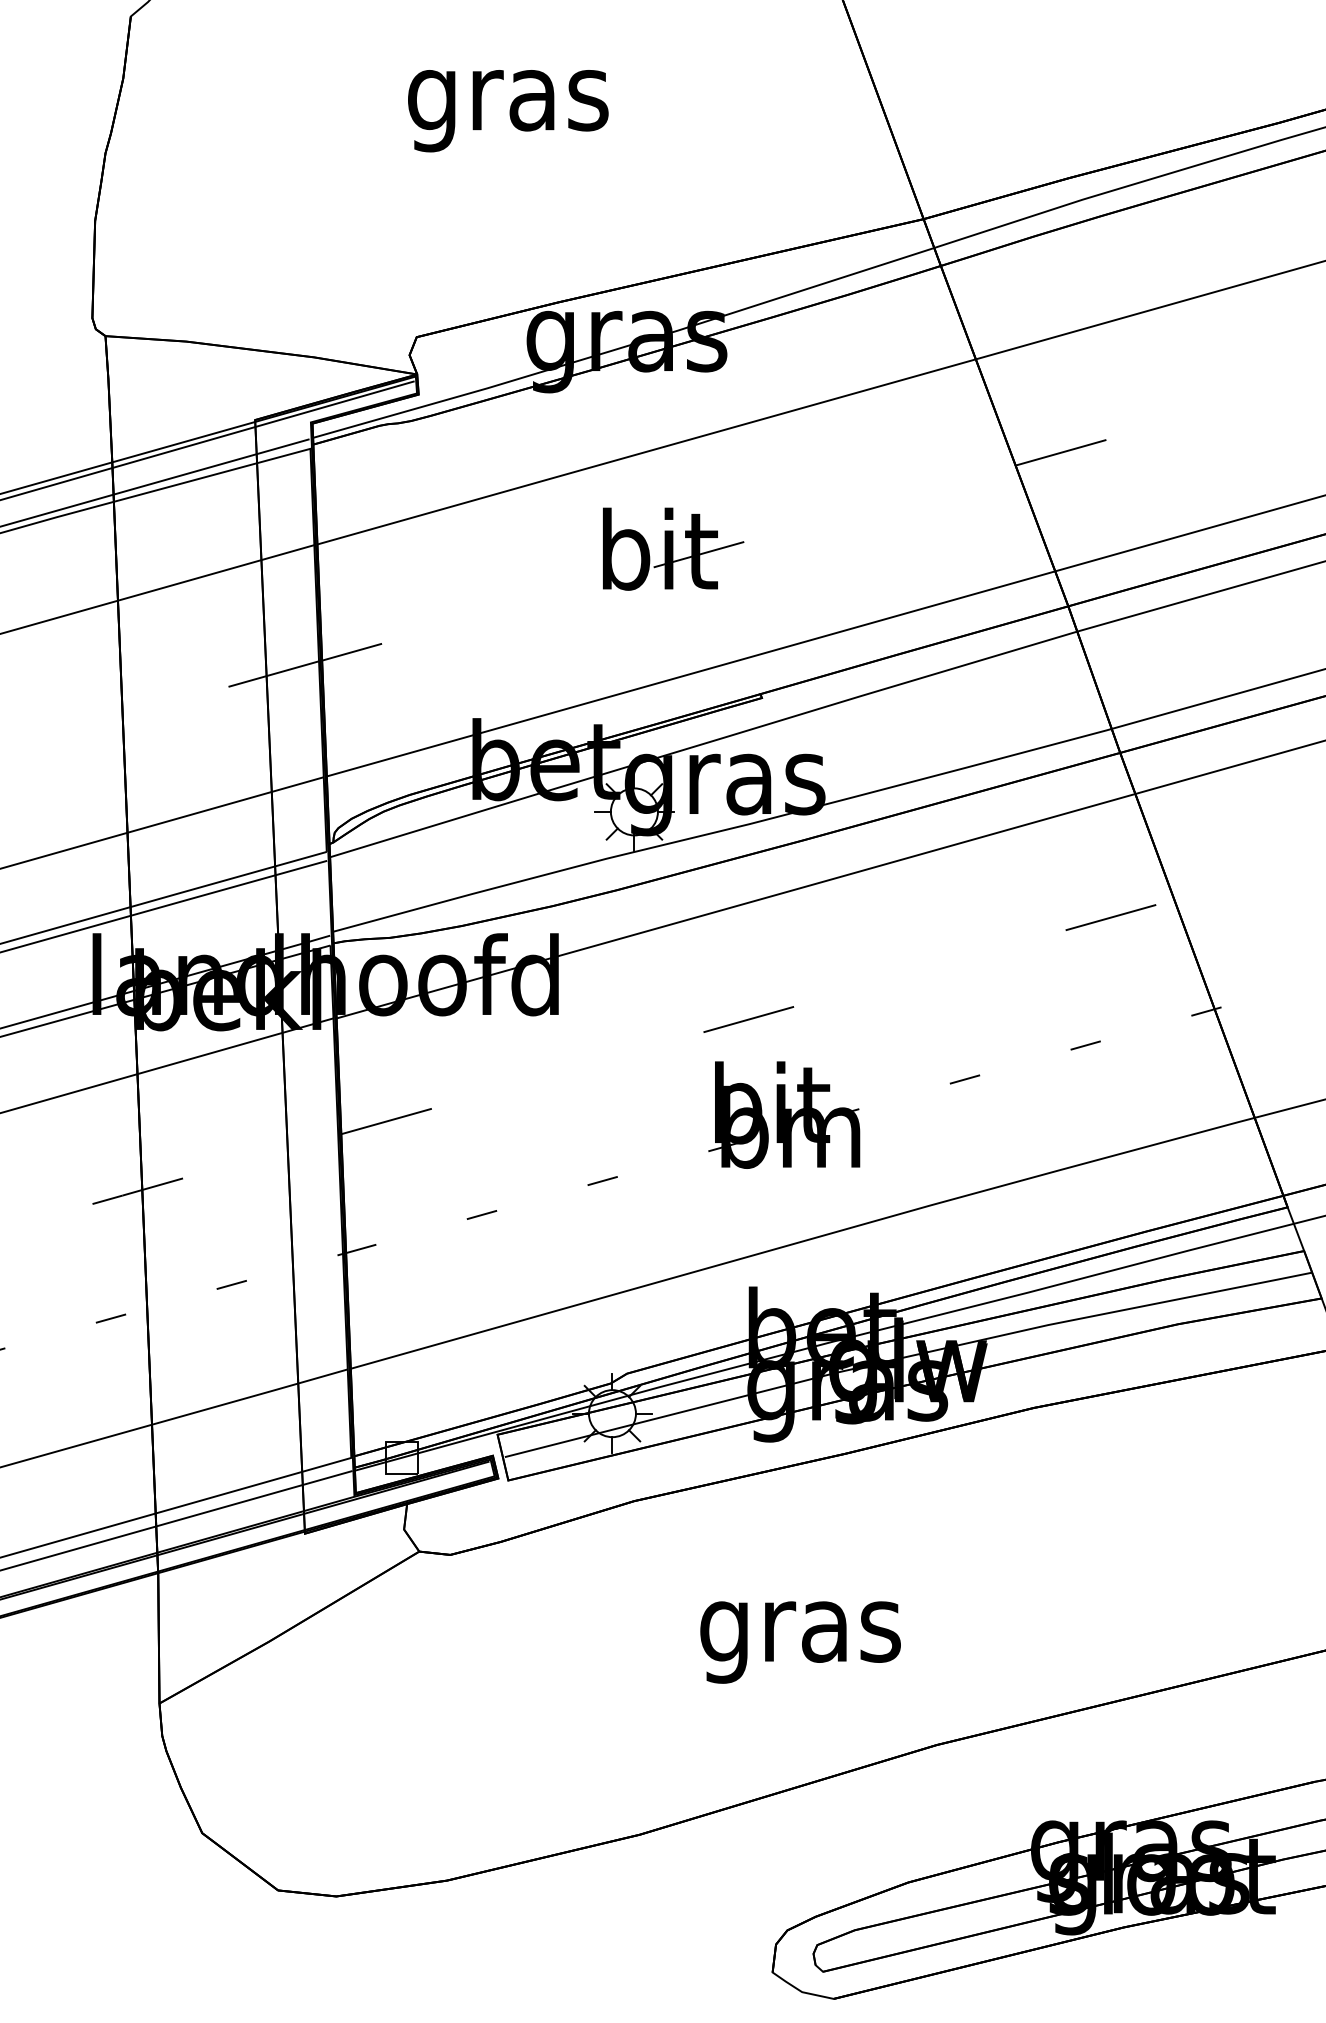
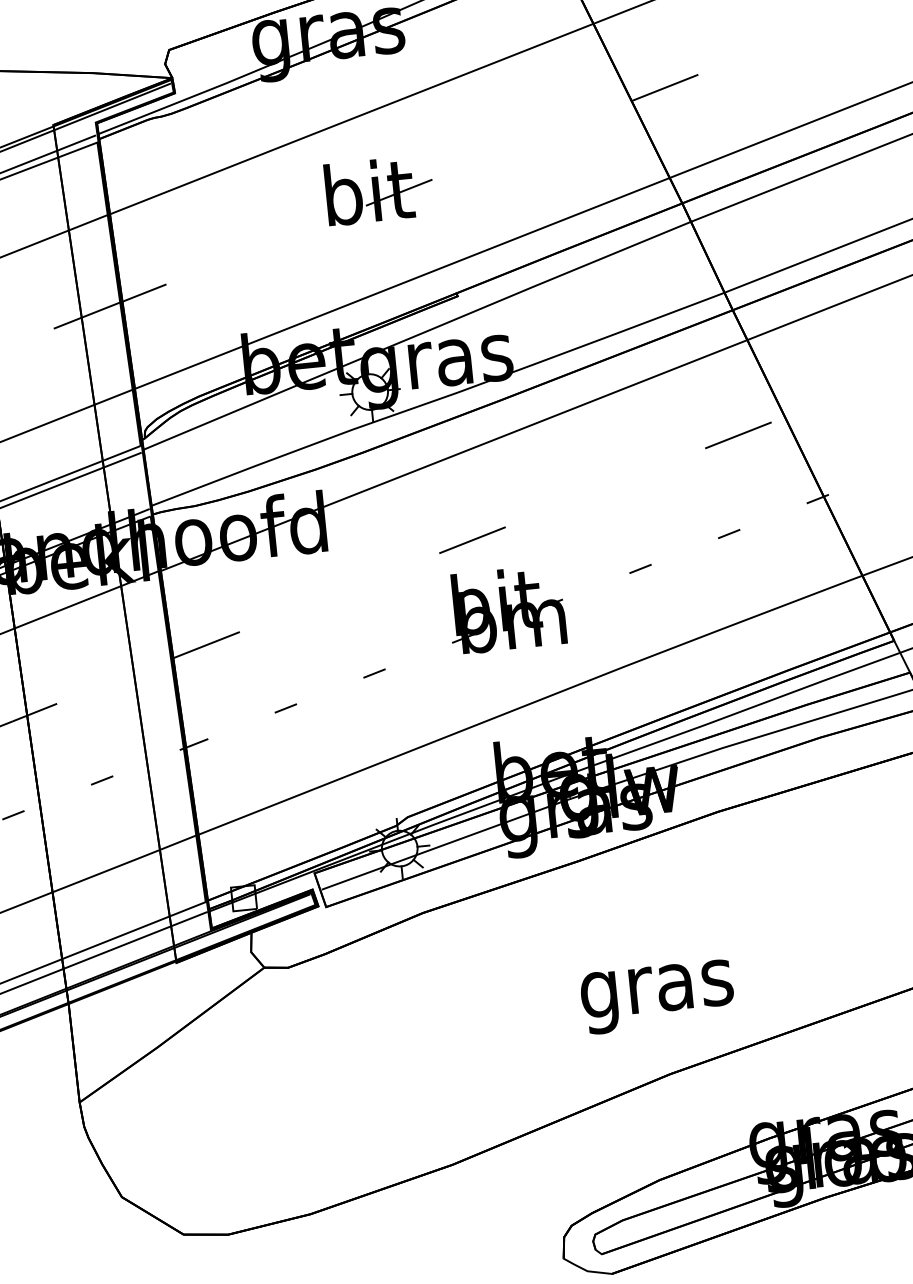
text: (800, 1642) -> (657, 997), moved

